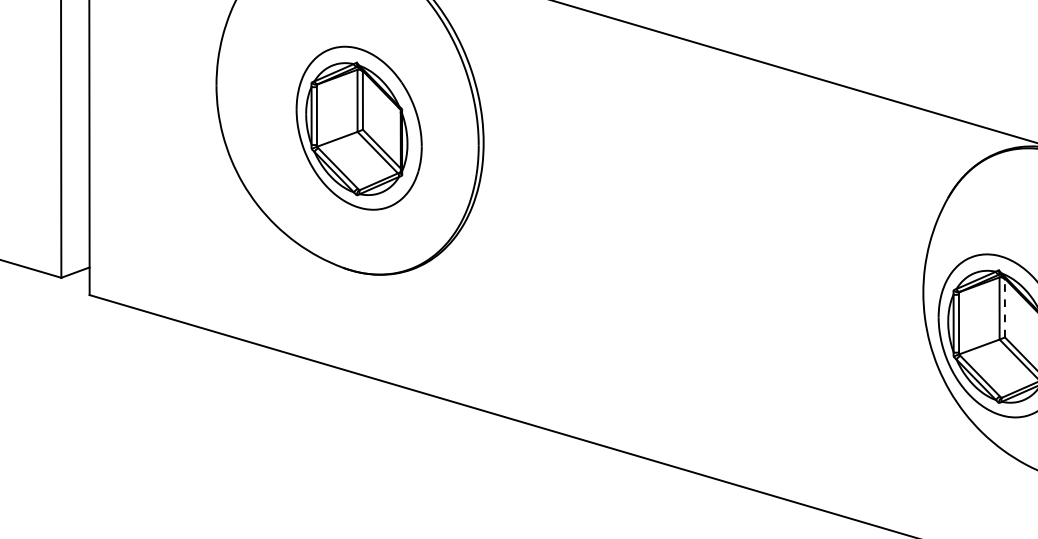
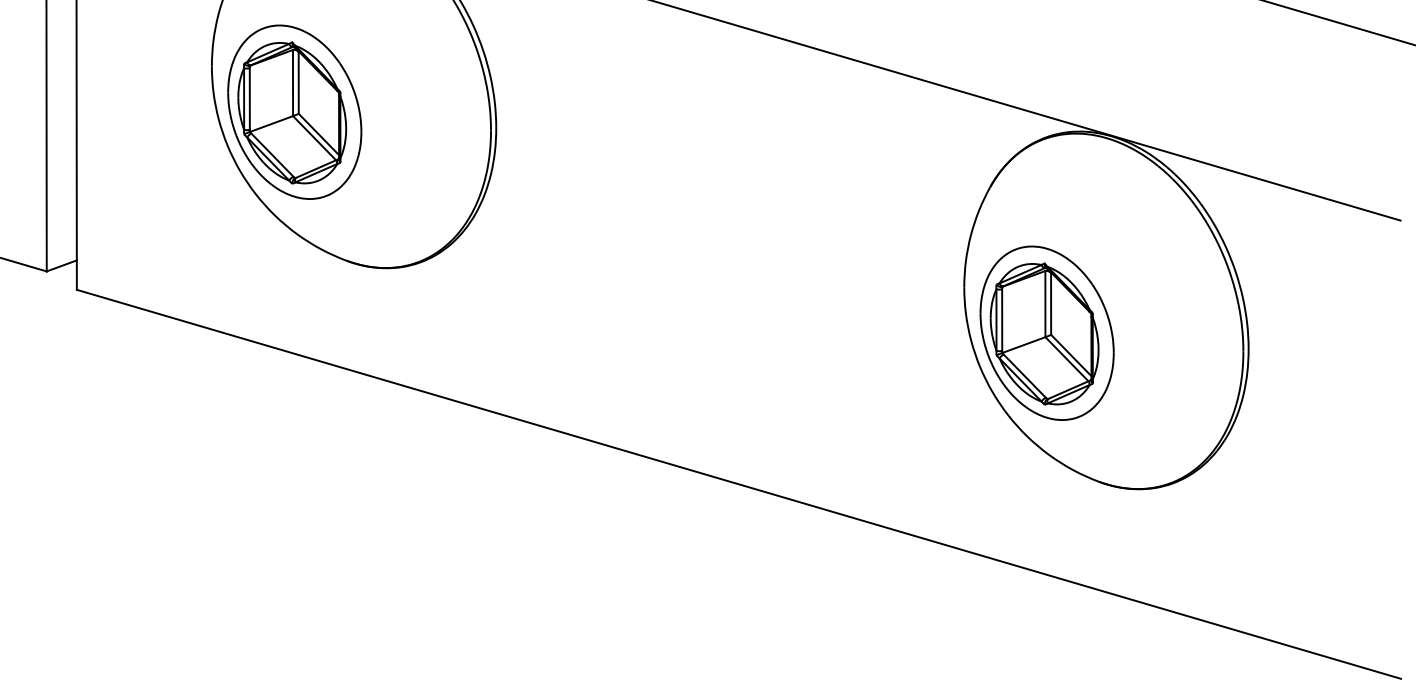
part: (358, 127) -> (294, 111), moved
line: (1005, 307) -> (1051, 303), dashed -> solid

